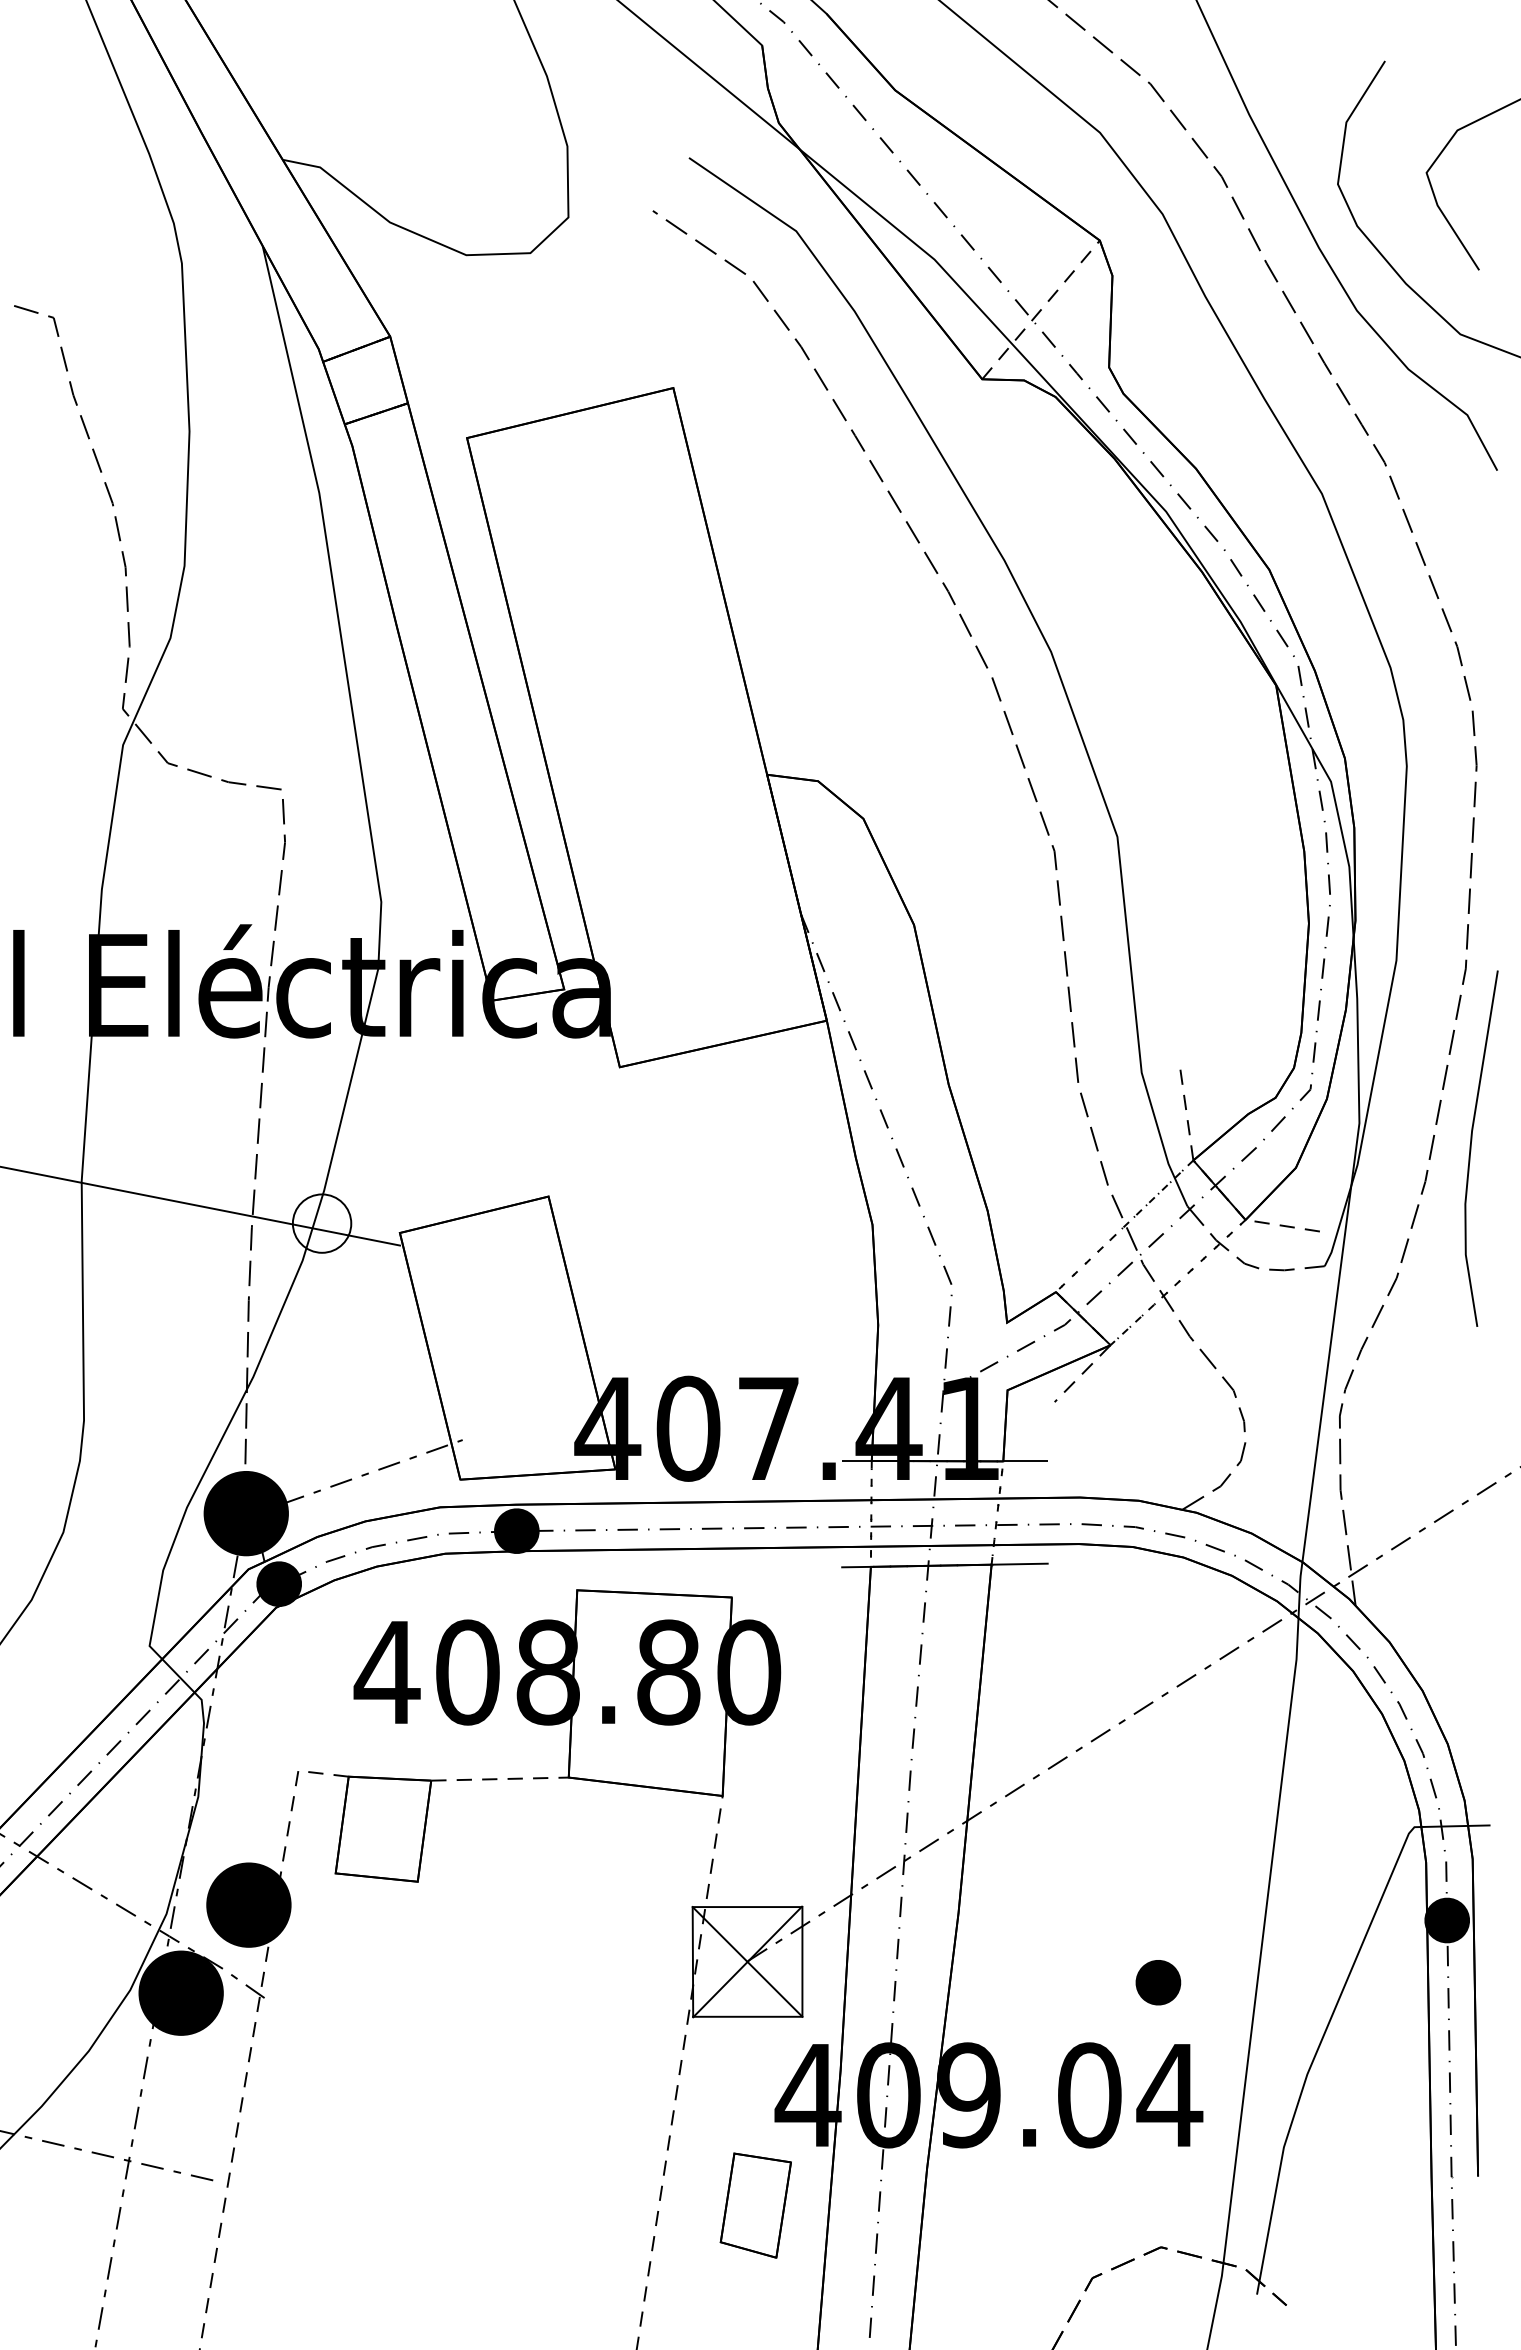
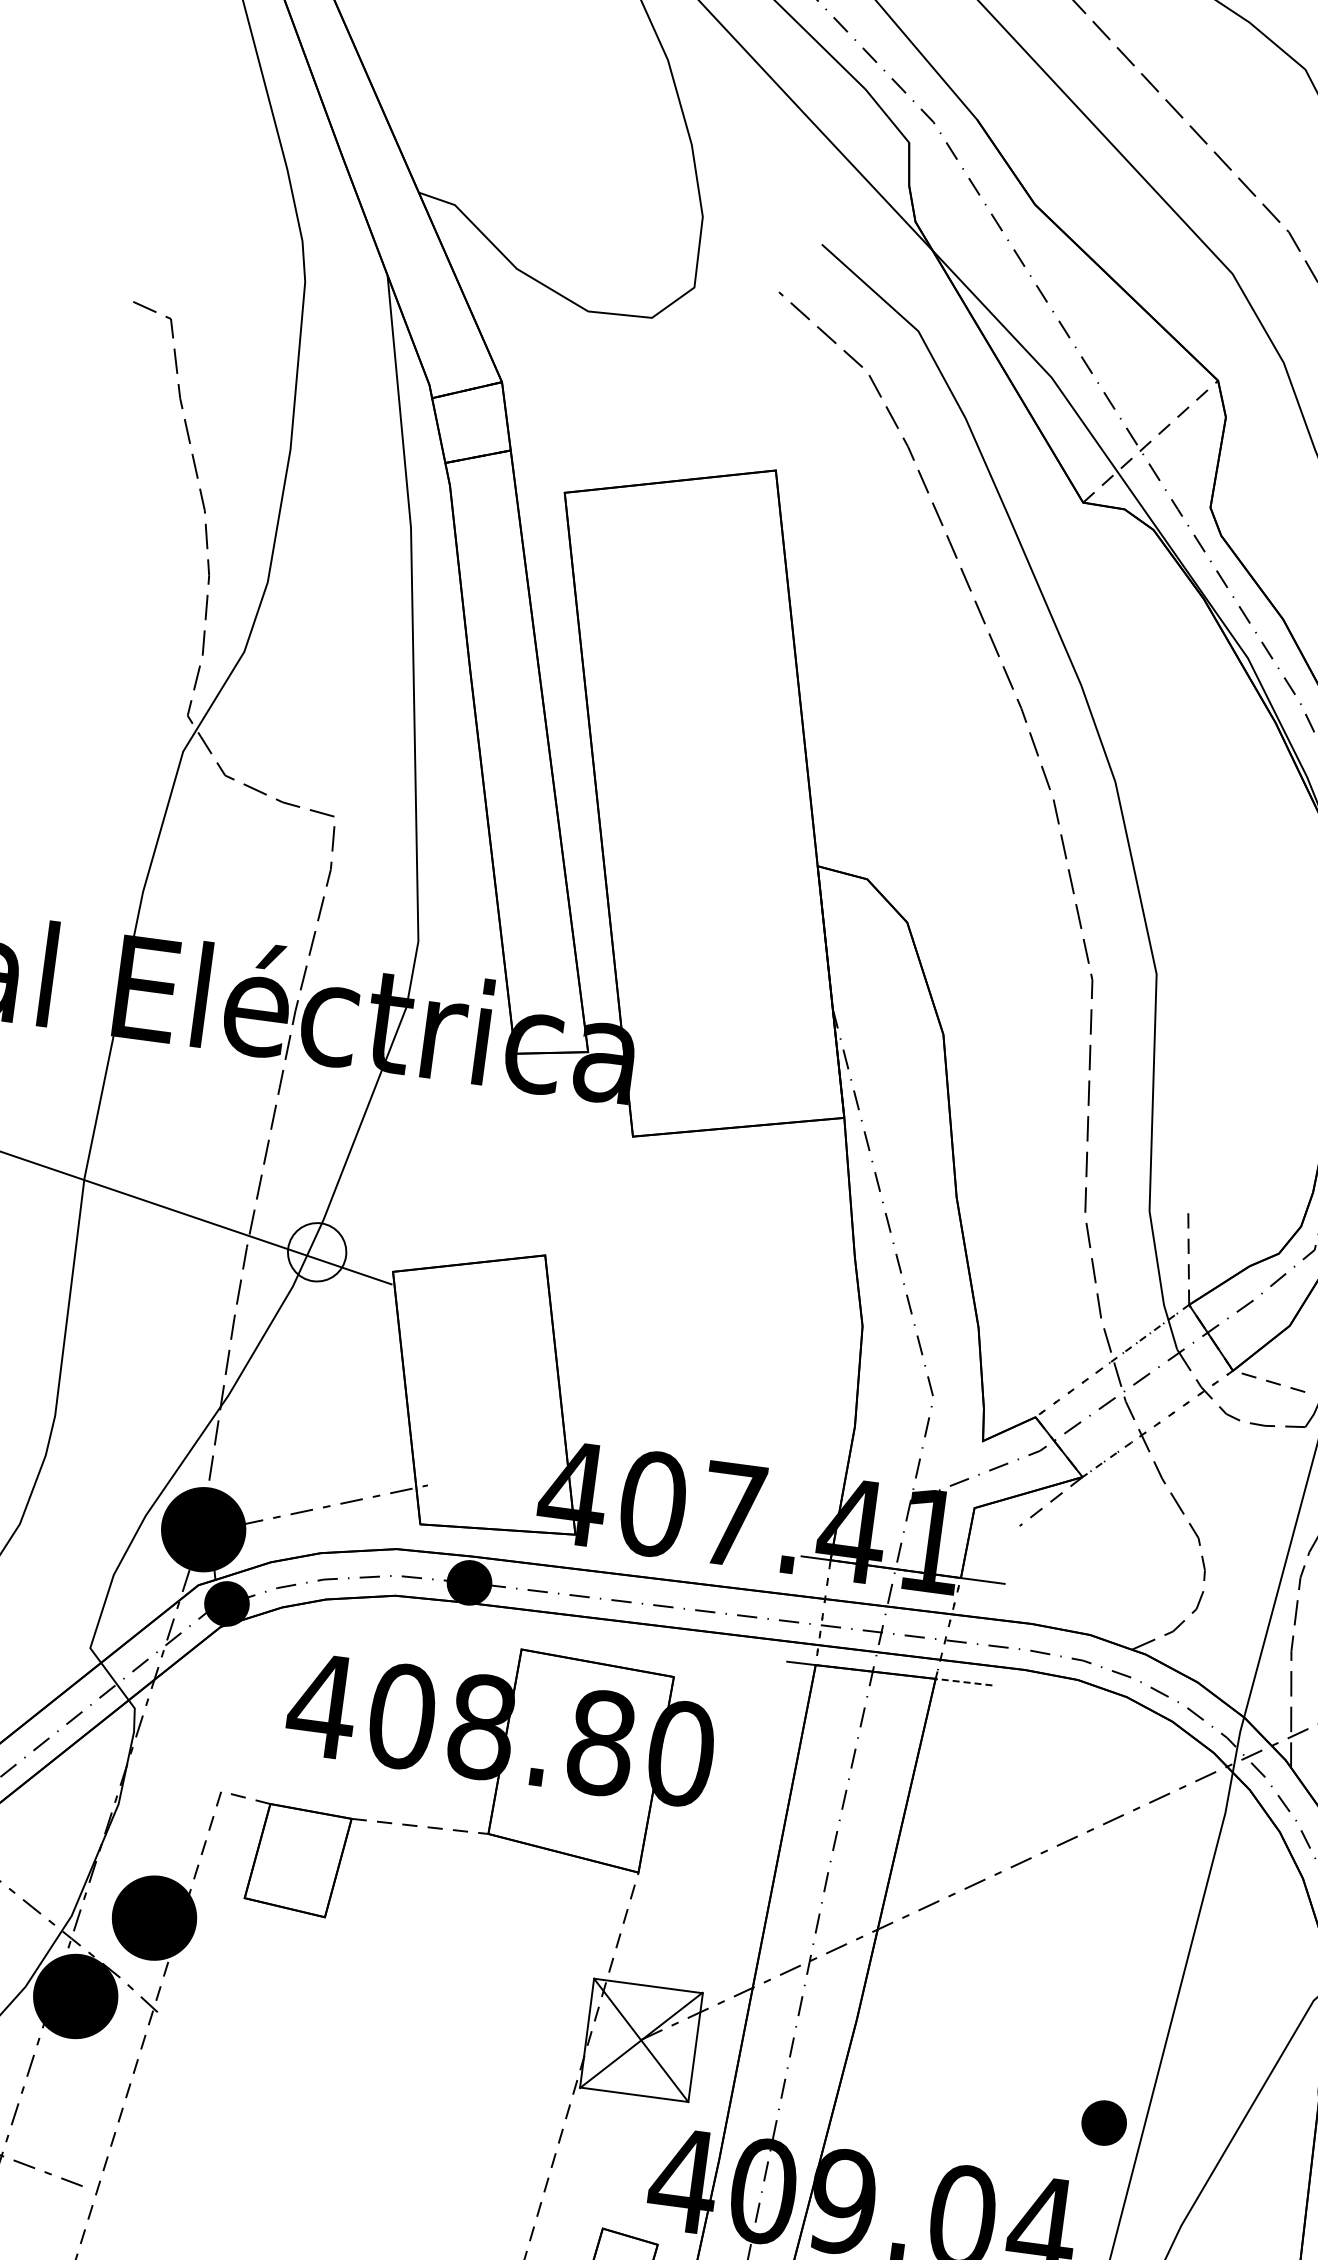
line: (1020, 1564) -> (964, 1682), solid -> dashed
part: (1158, 1982) -> (1104, 2122), moved

